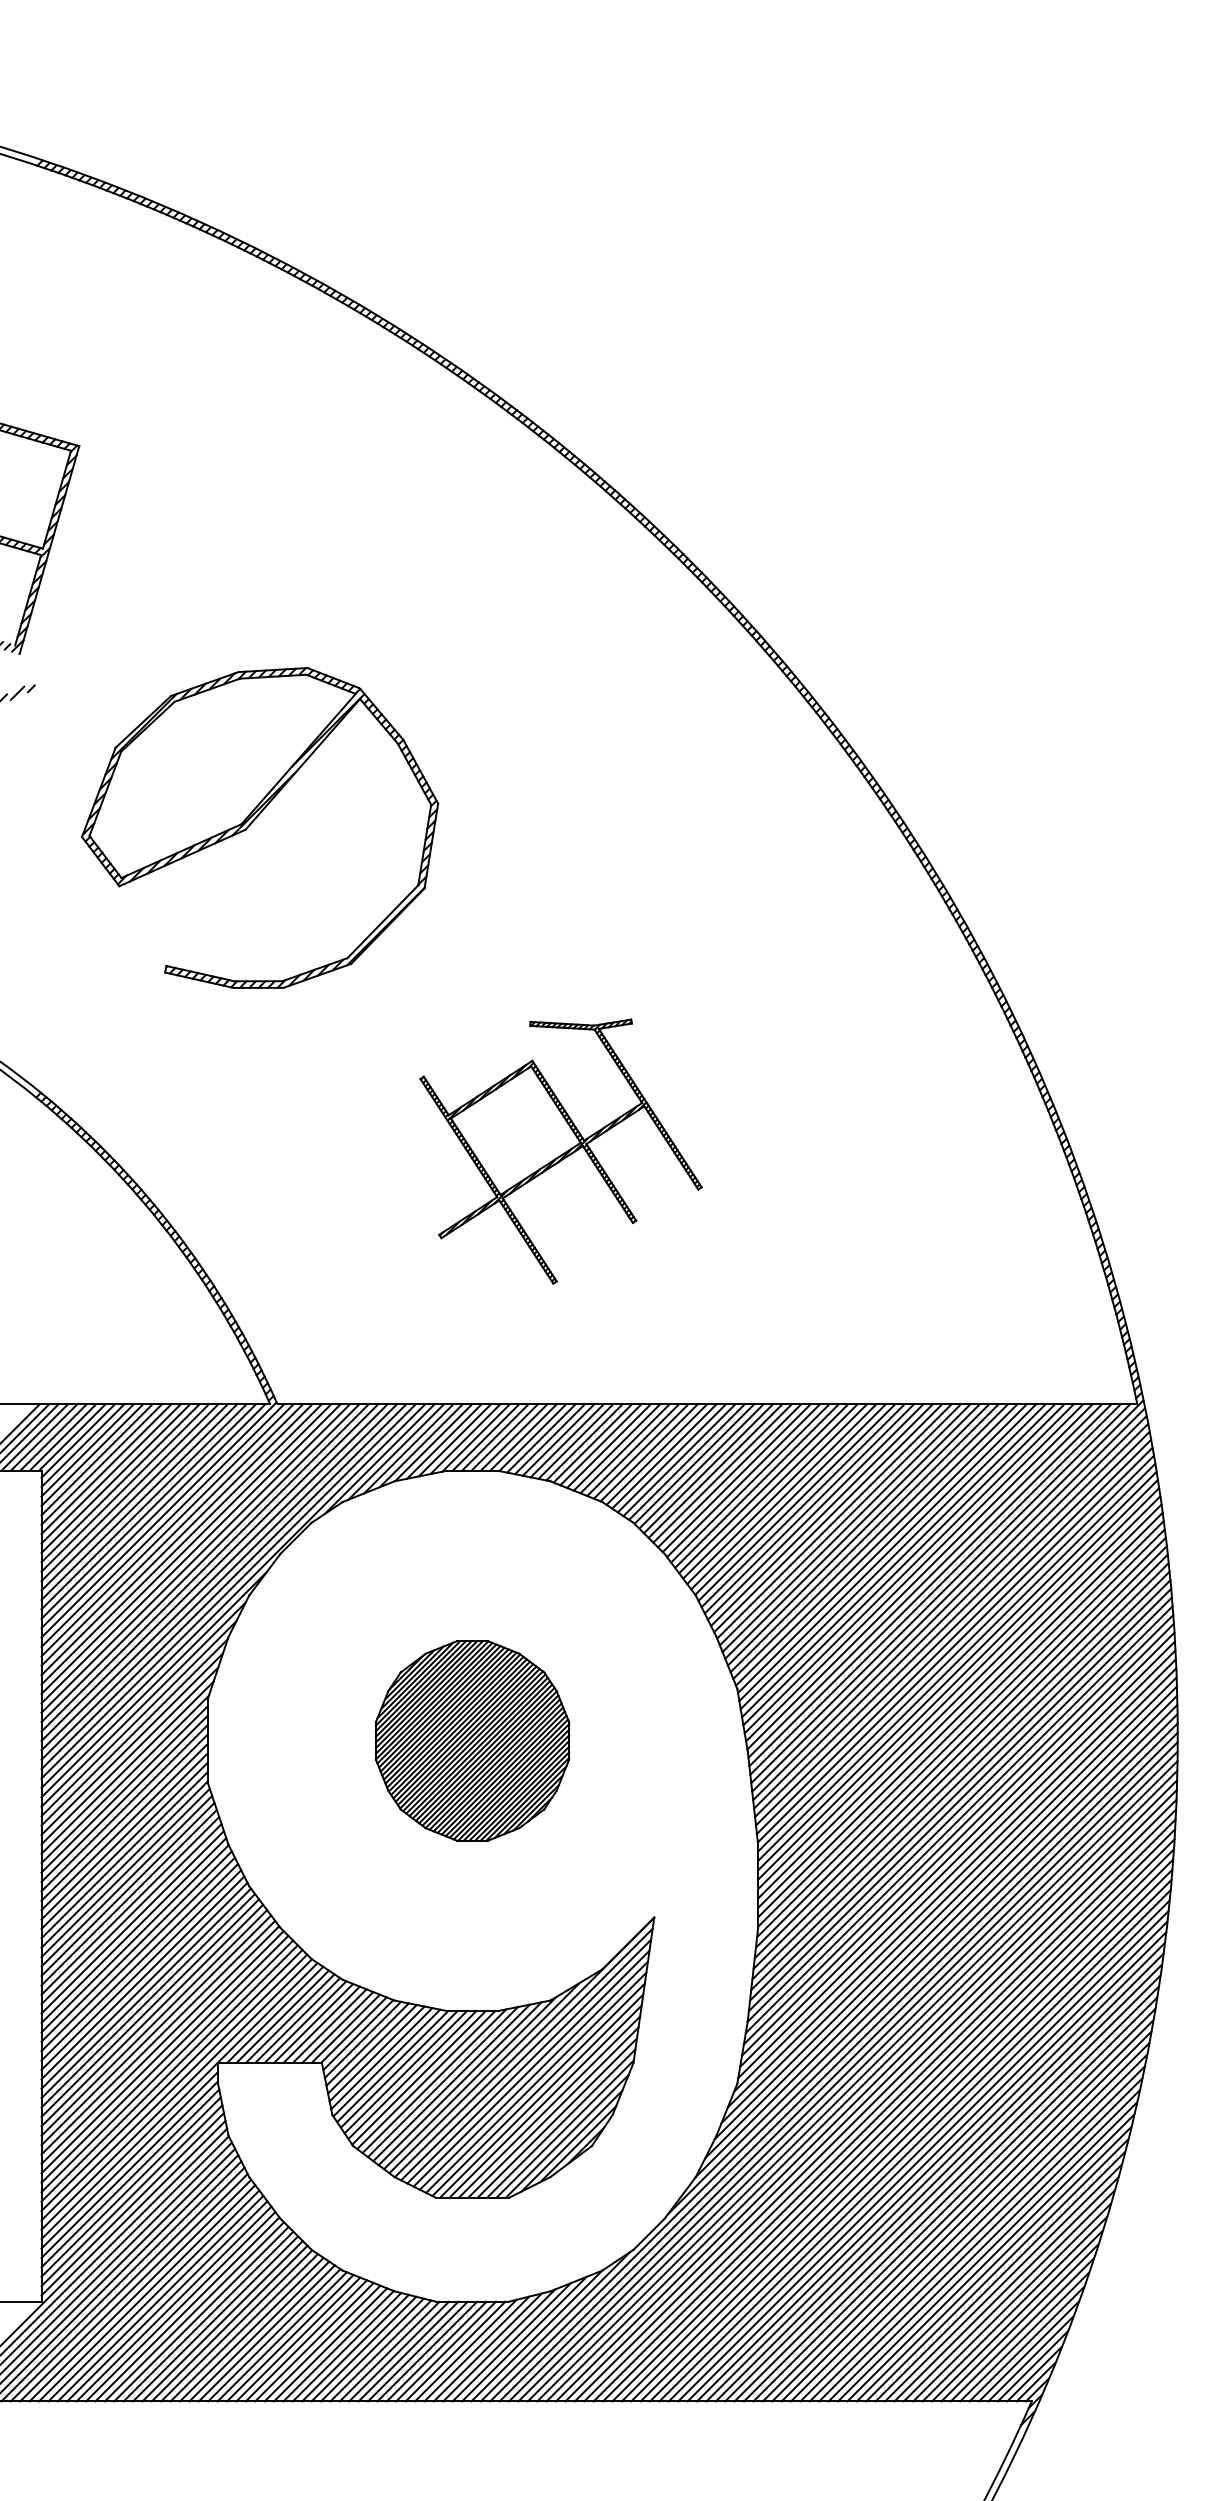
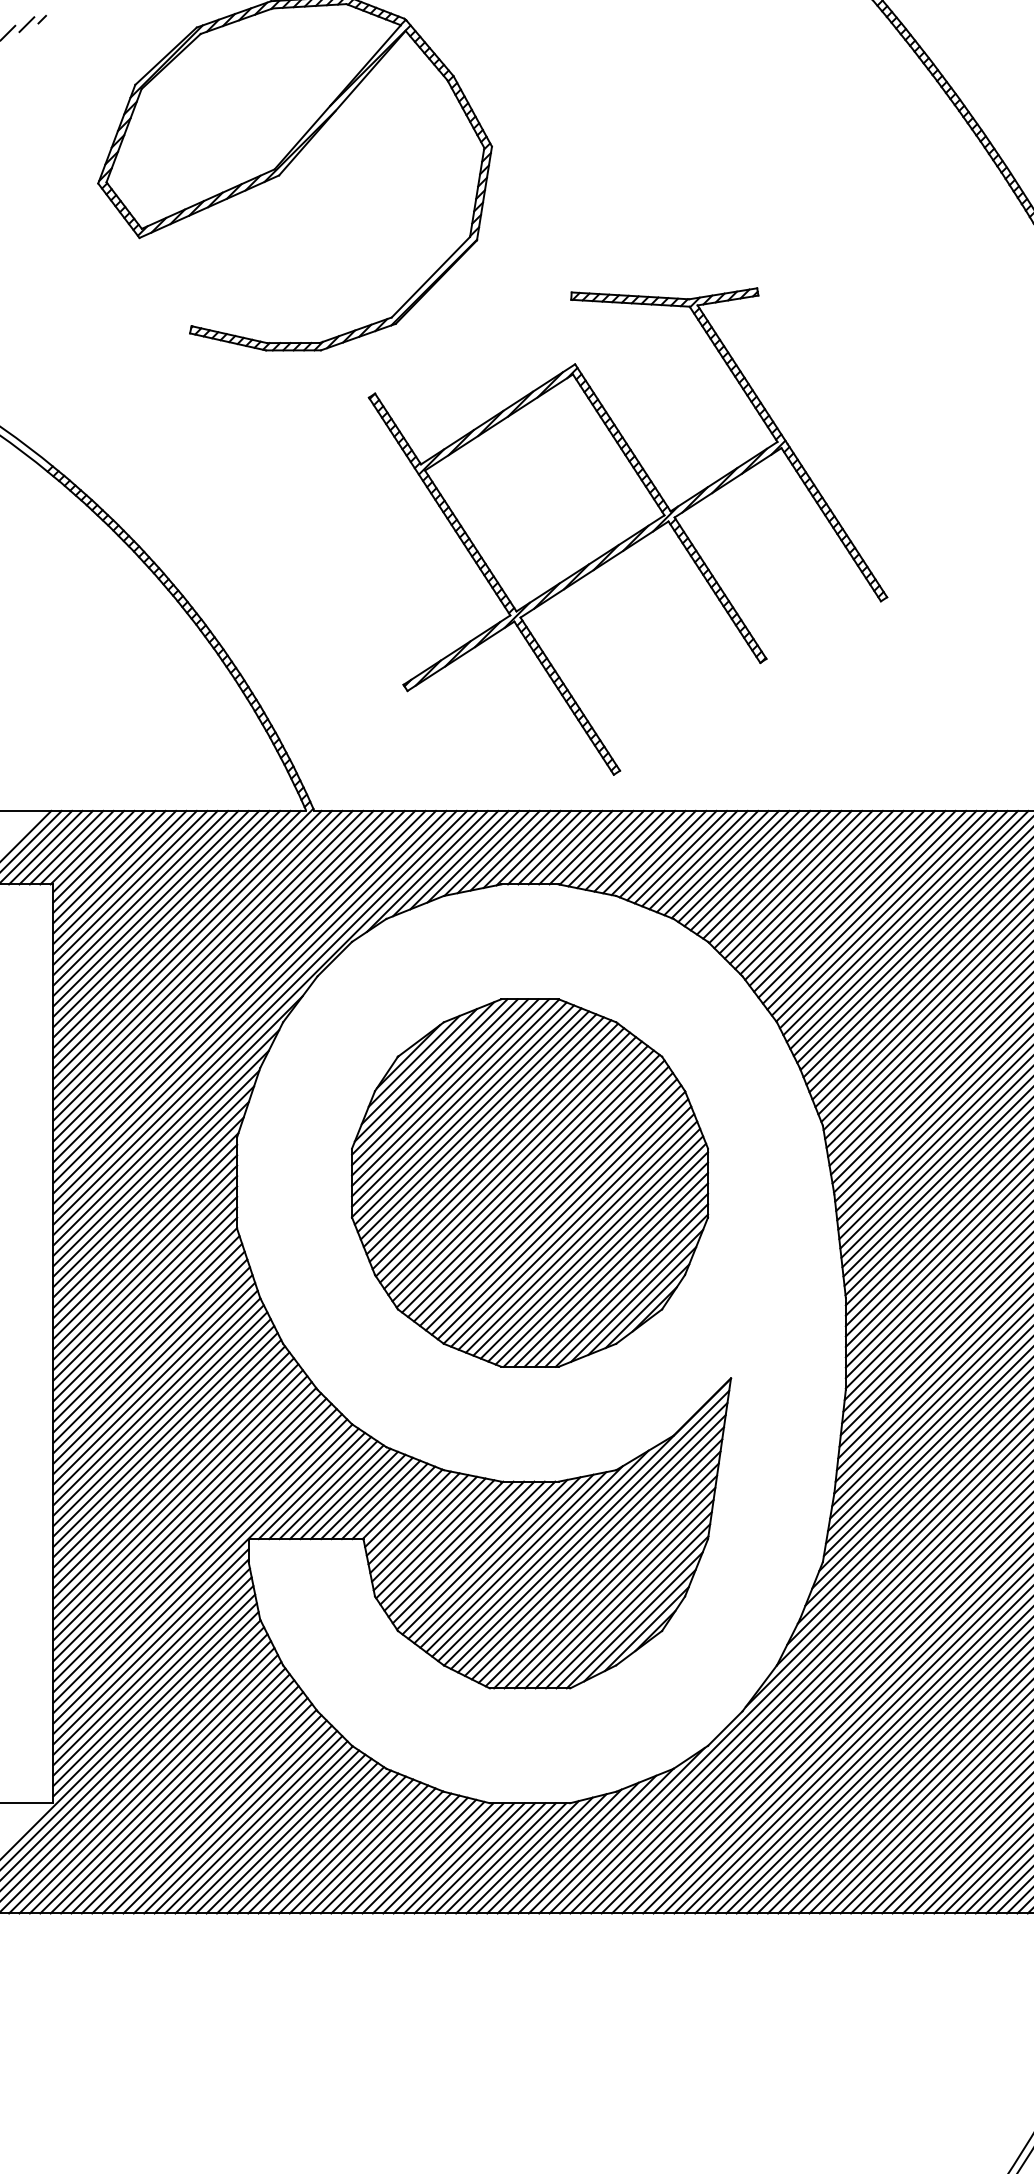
part: (560, 1151) -> (627, 531), size x1.67
part: (472, 1740) -> (530, 1182), size x1.67

